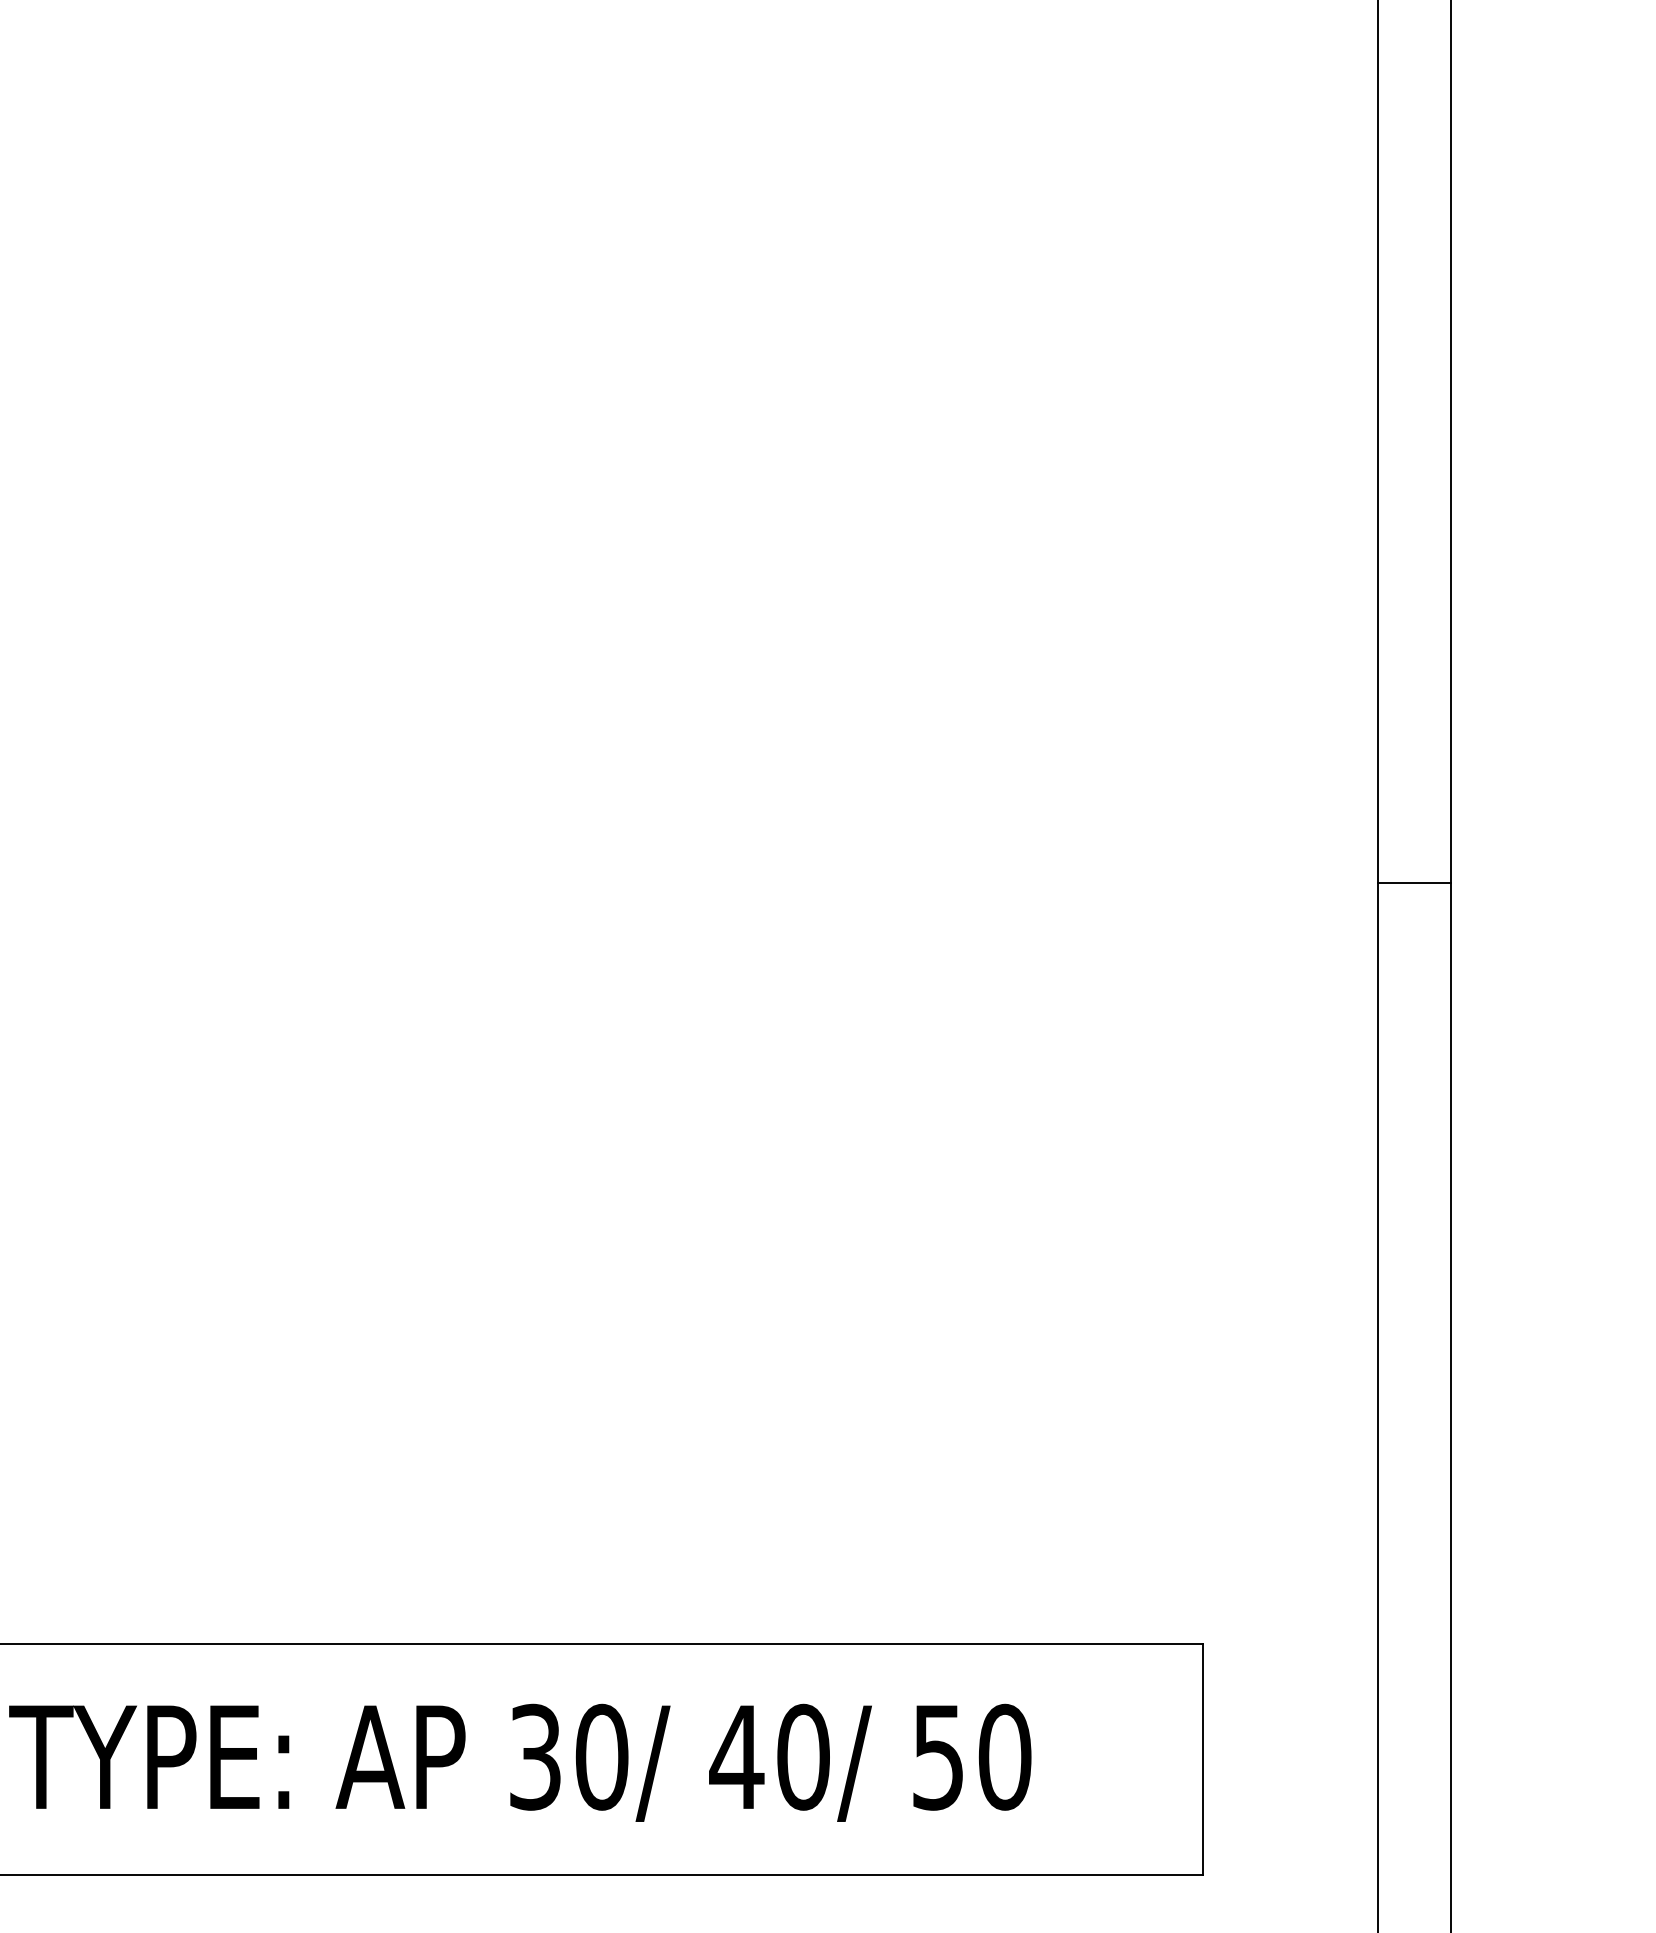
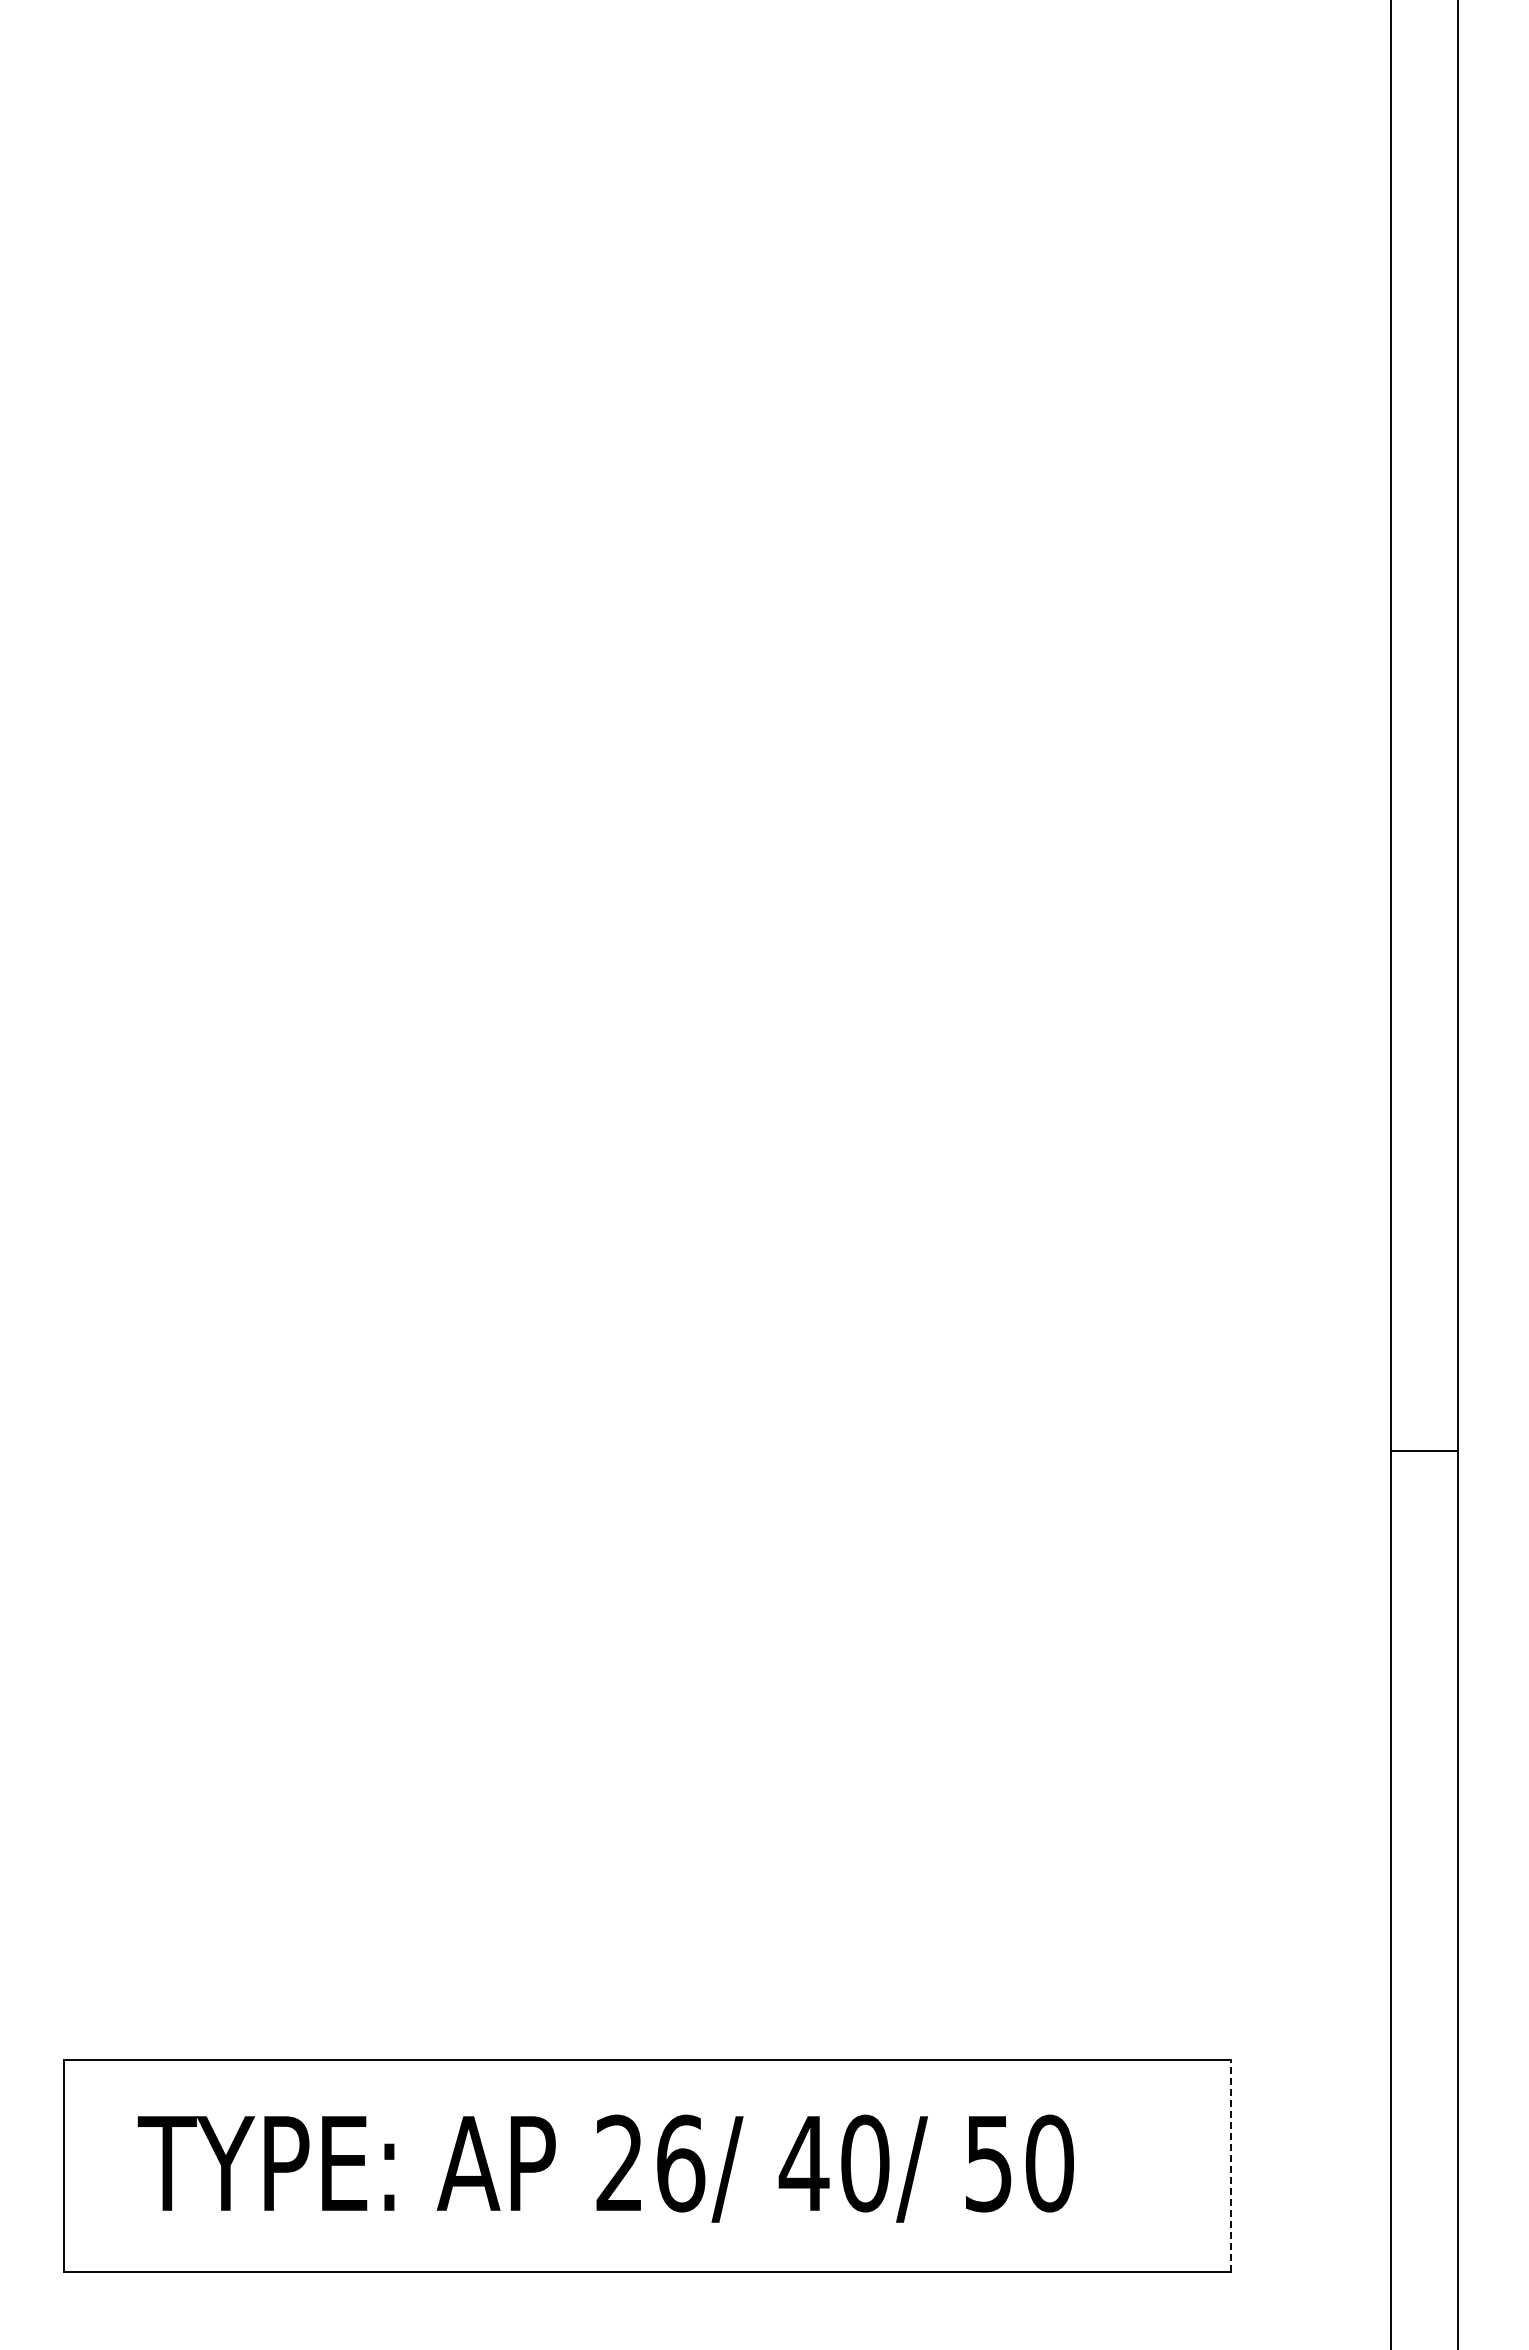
line: (1414, 882) -> (1424, 1450), moved
text: (568, 1757) -> (650, 2163), 30/ -> 26/
line: (1203, 1759) -> (1231, 2165), solid -> dashed

